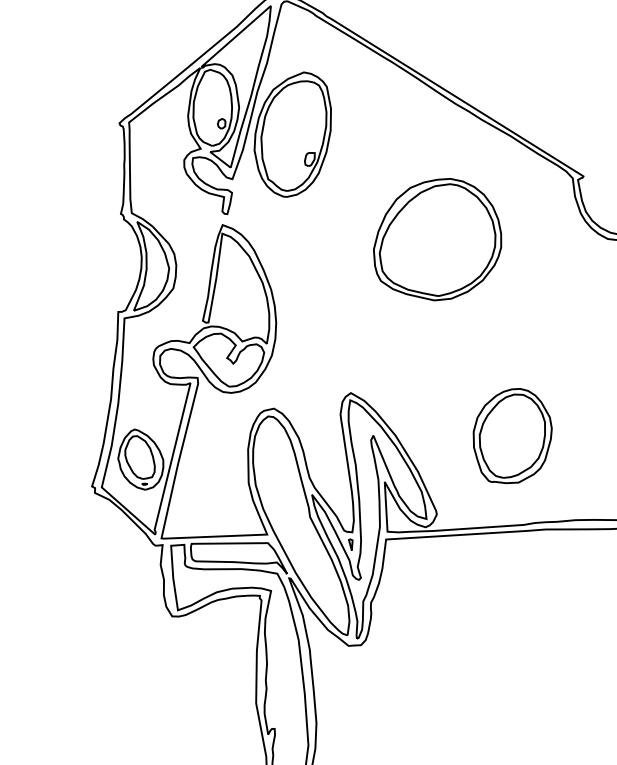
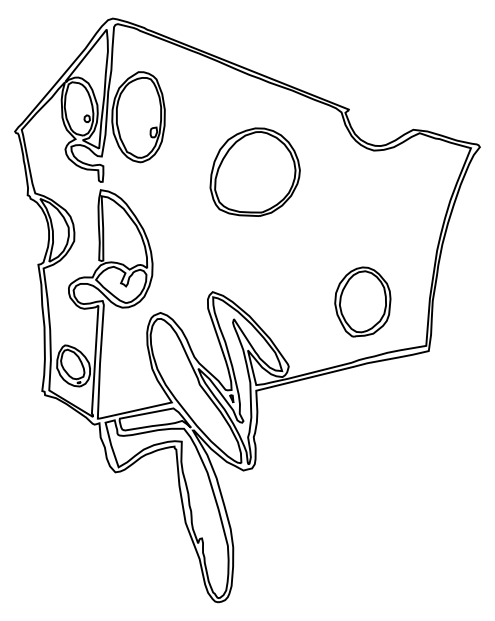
part: (511, 435) -> (362, 301), moved

